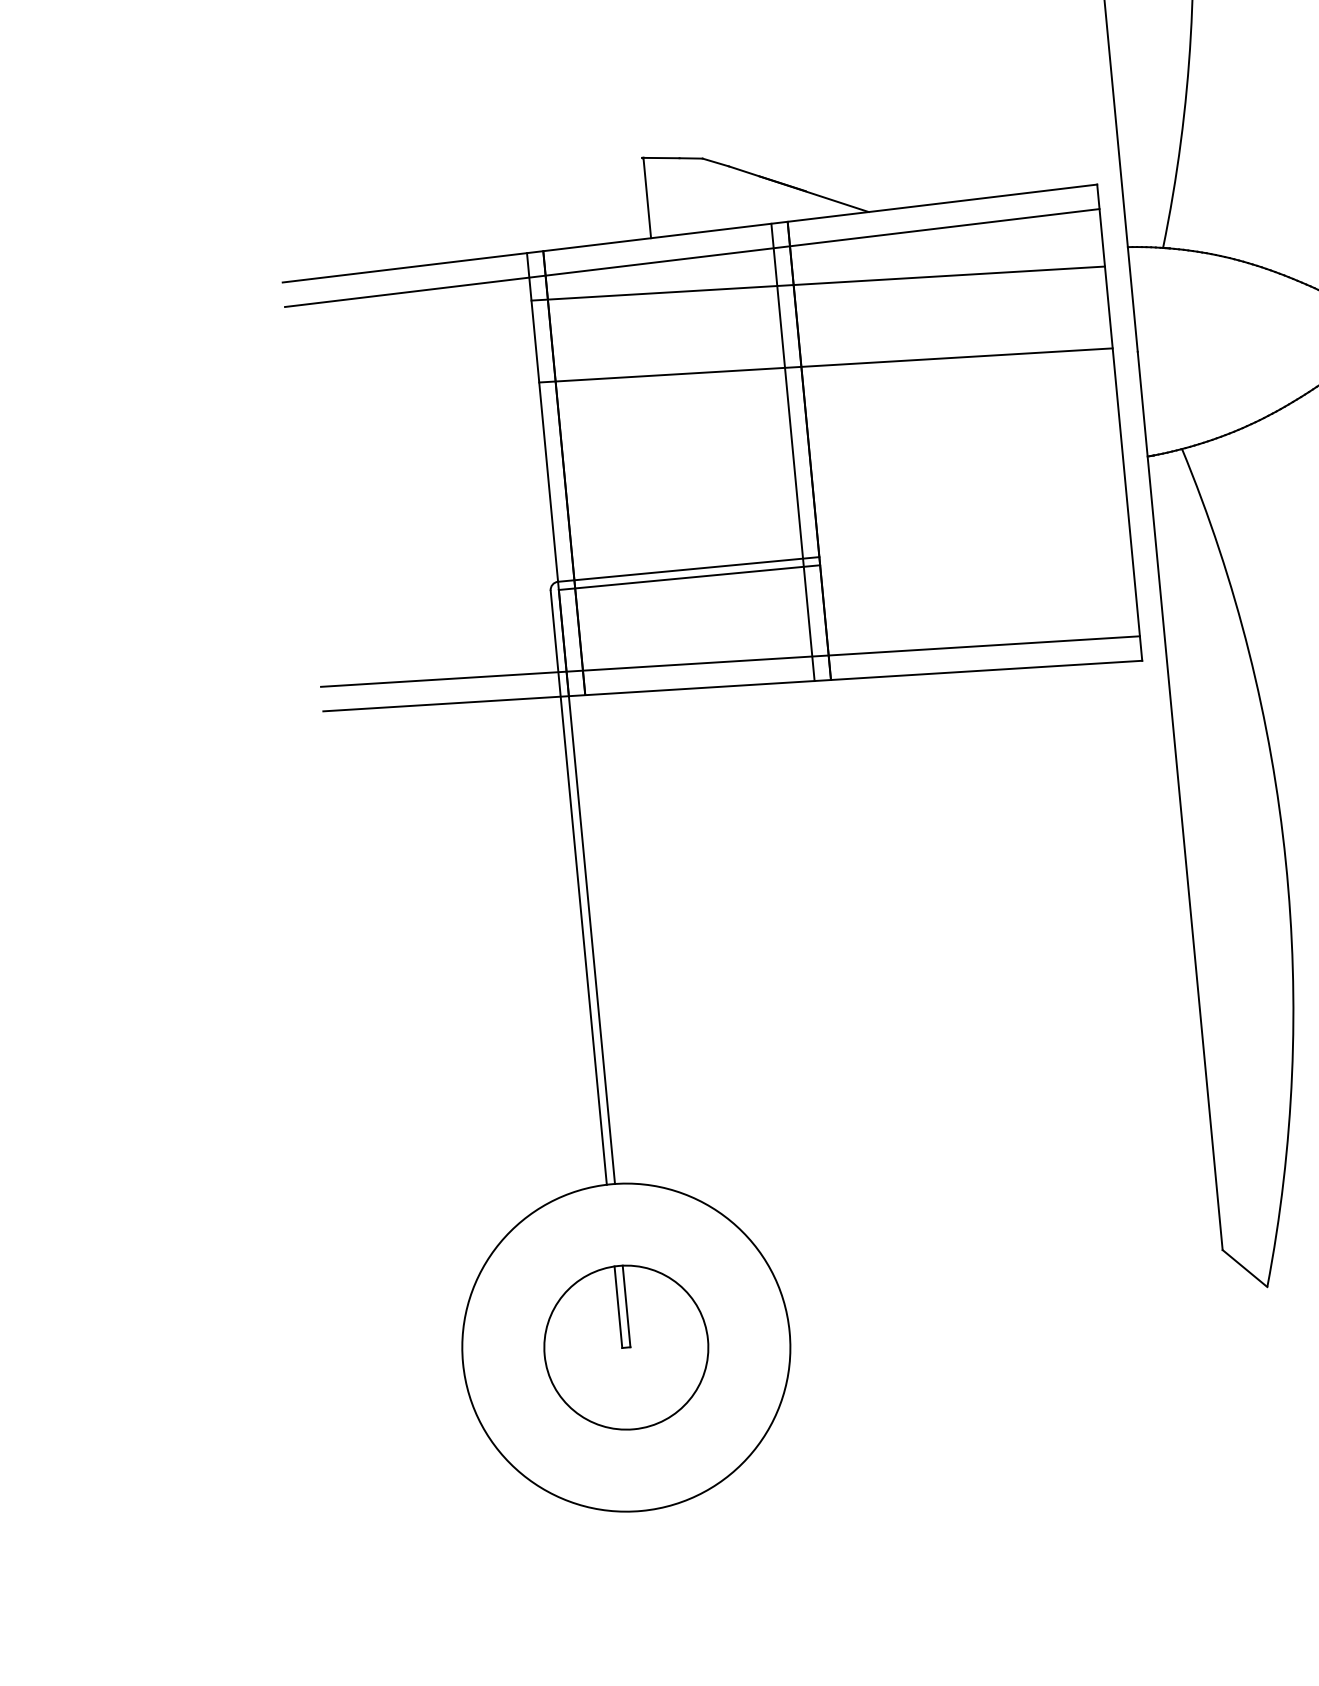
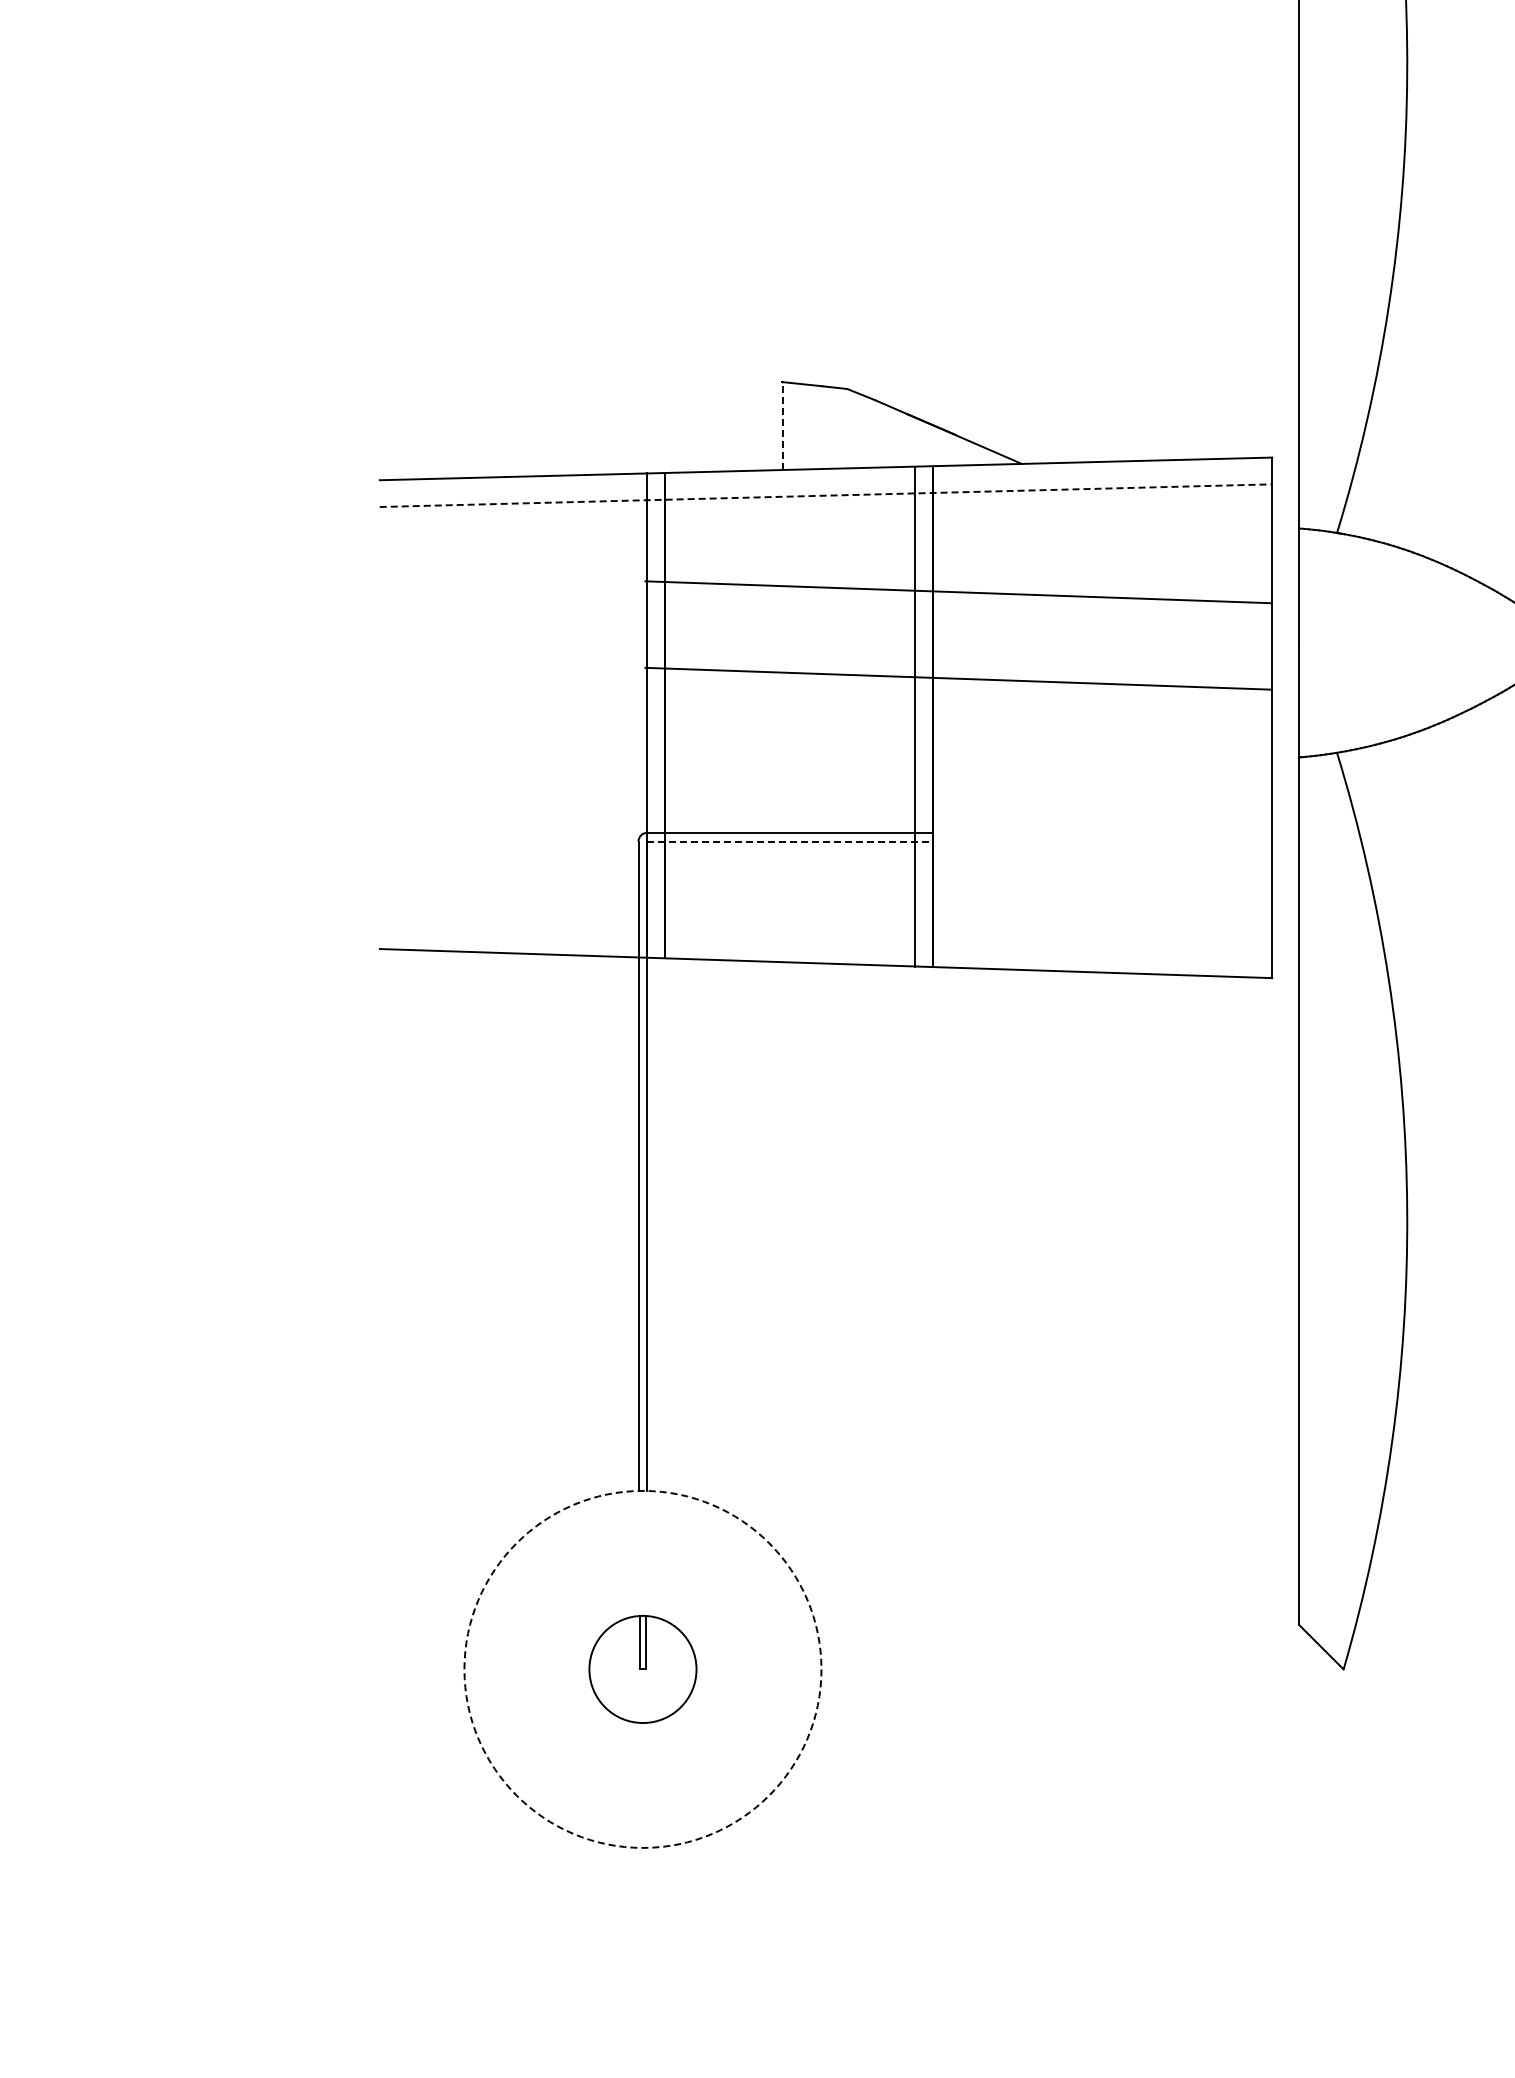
line: (647, 198) -> (783, 426), solid -> dashed
line: (692, 257) -> (826, 495), solid -> dashed
line: (817, 283) -> (957, 592), moved
line: (825, 365) -> (957, 678), moved
line: (689, 577) -> (790, 841), solid -> dashed
line: (729, 661) -> (825, 936), removed
circle: (625, 1346) -> (642, 1668), solid -> dashed
part: (625, 1347) -> (642, 1669), size x0.6

